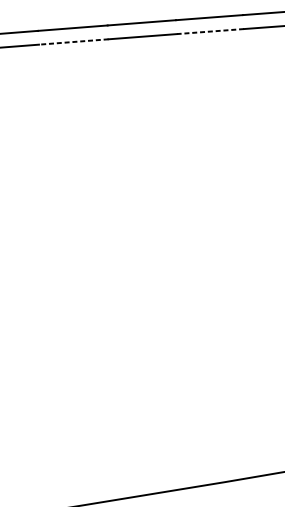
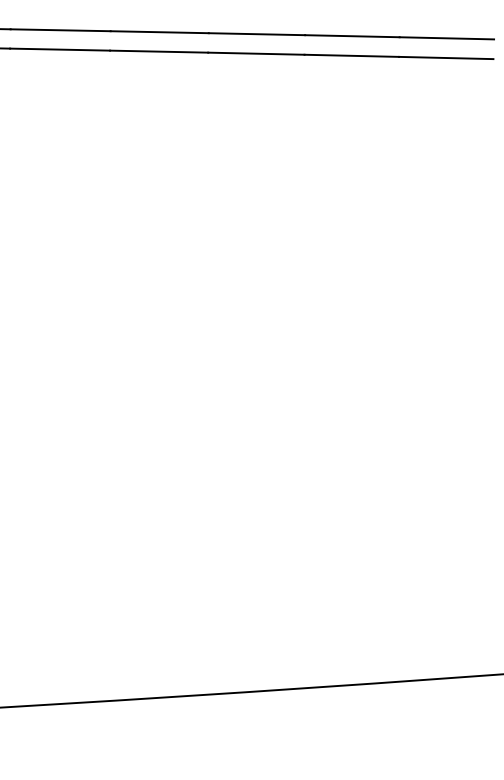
line: (210, 31) -> (351, 55), dashed -> solid
line: (73, 41) -> (158, 51), dashed -> solid

